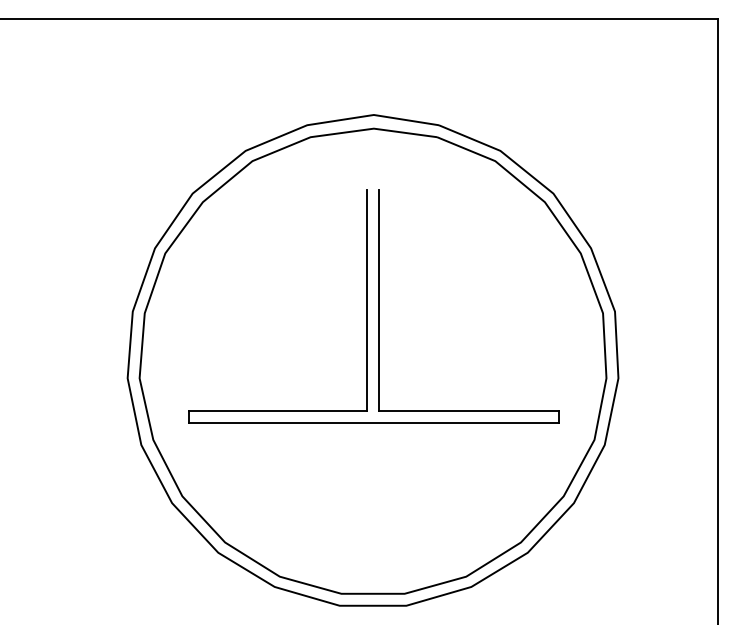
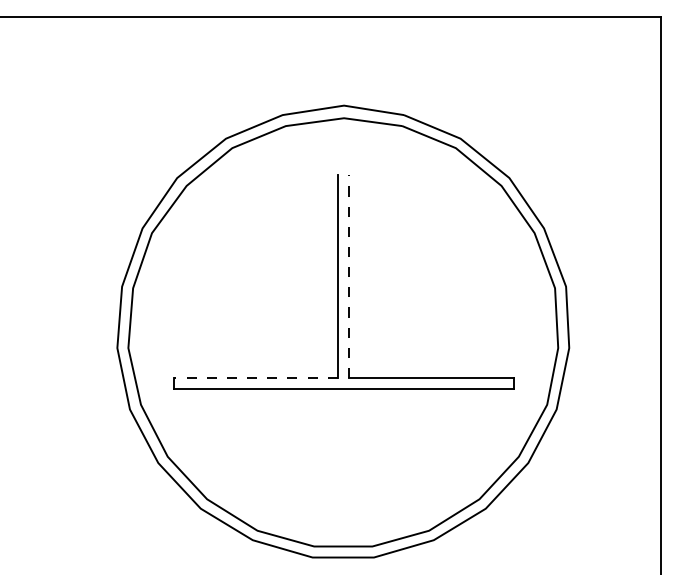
line: (378, 300) -> (348, 276), solid -> dashed
line: (277, 411) -> (255, 378), solid -> dashed

